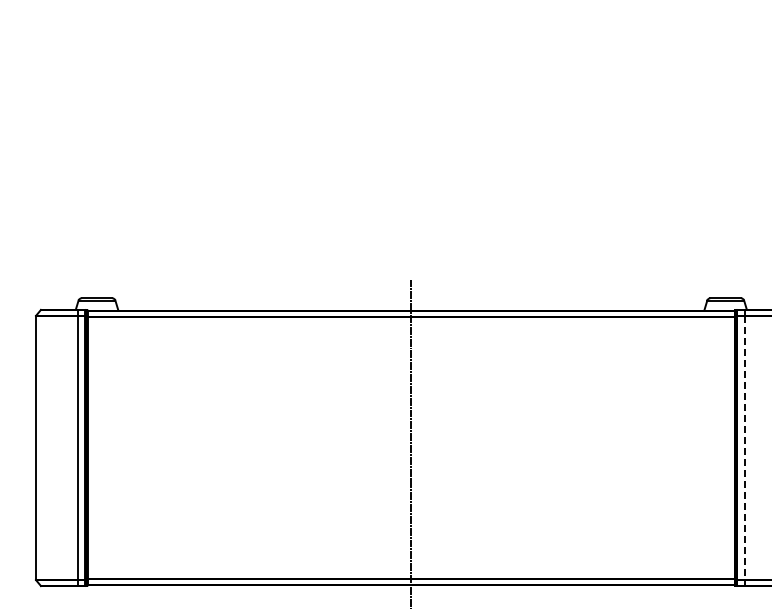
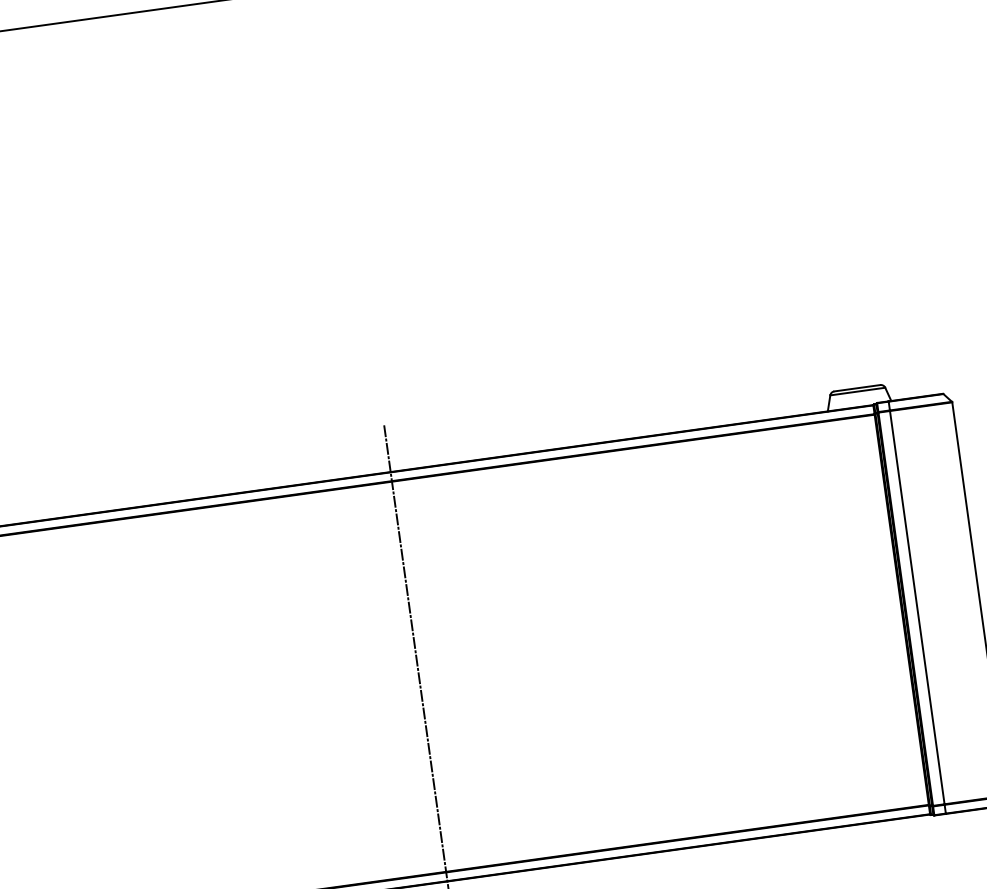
line: (745, 447) -> (917, 606), dashed -> solid

